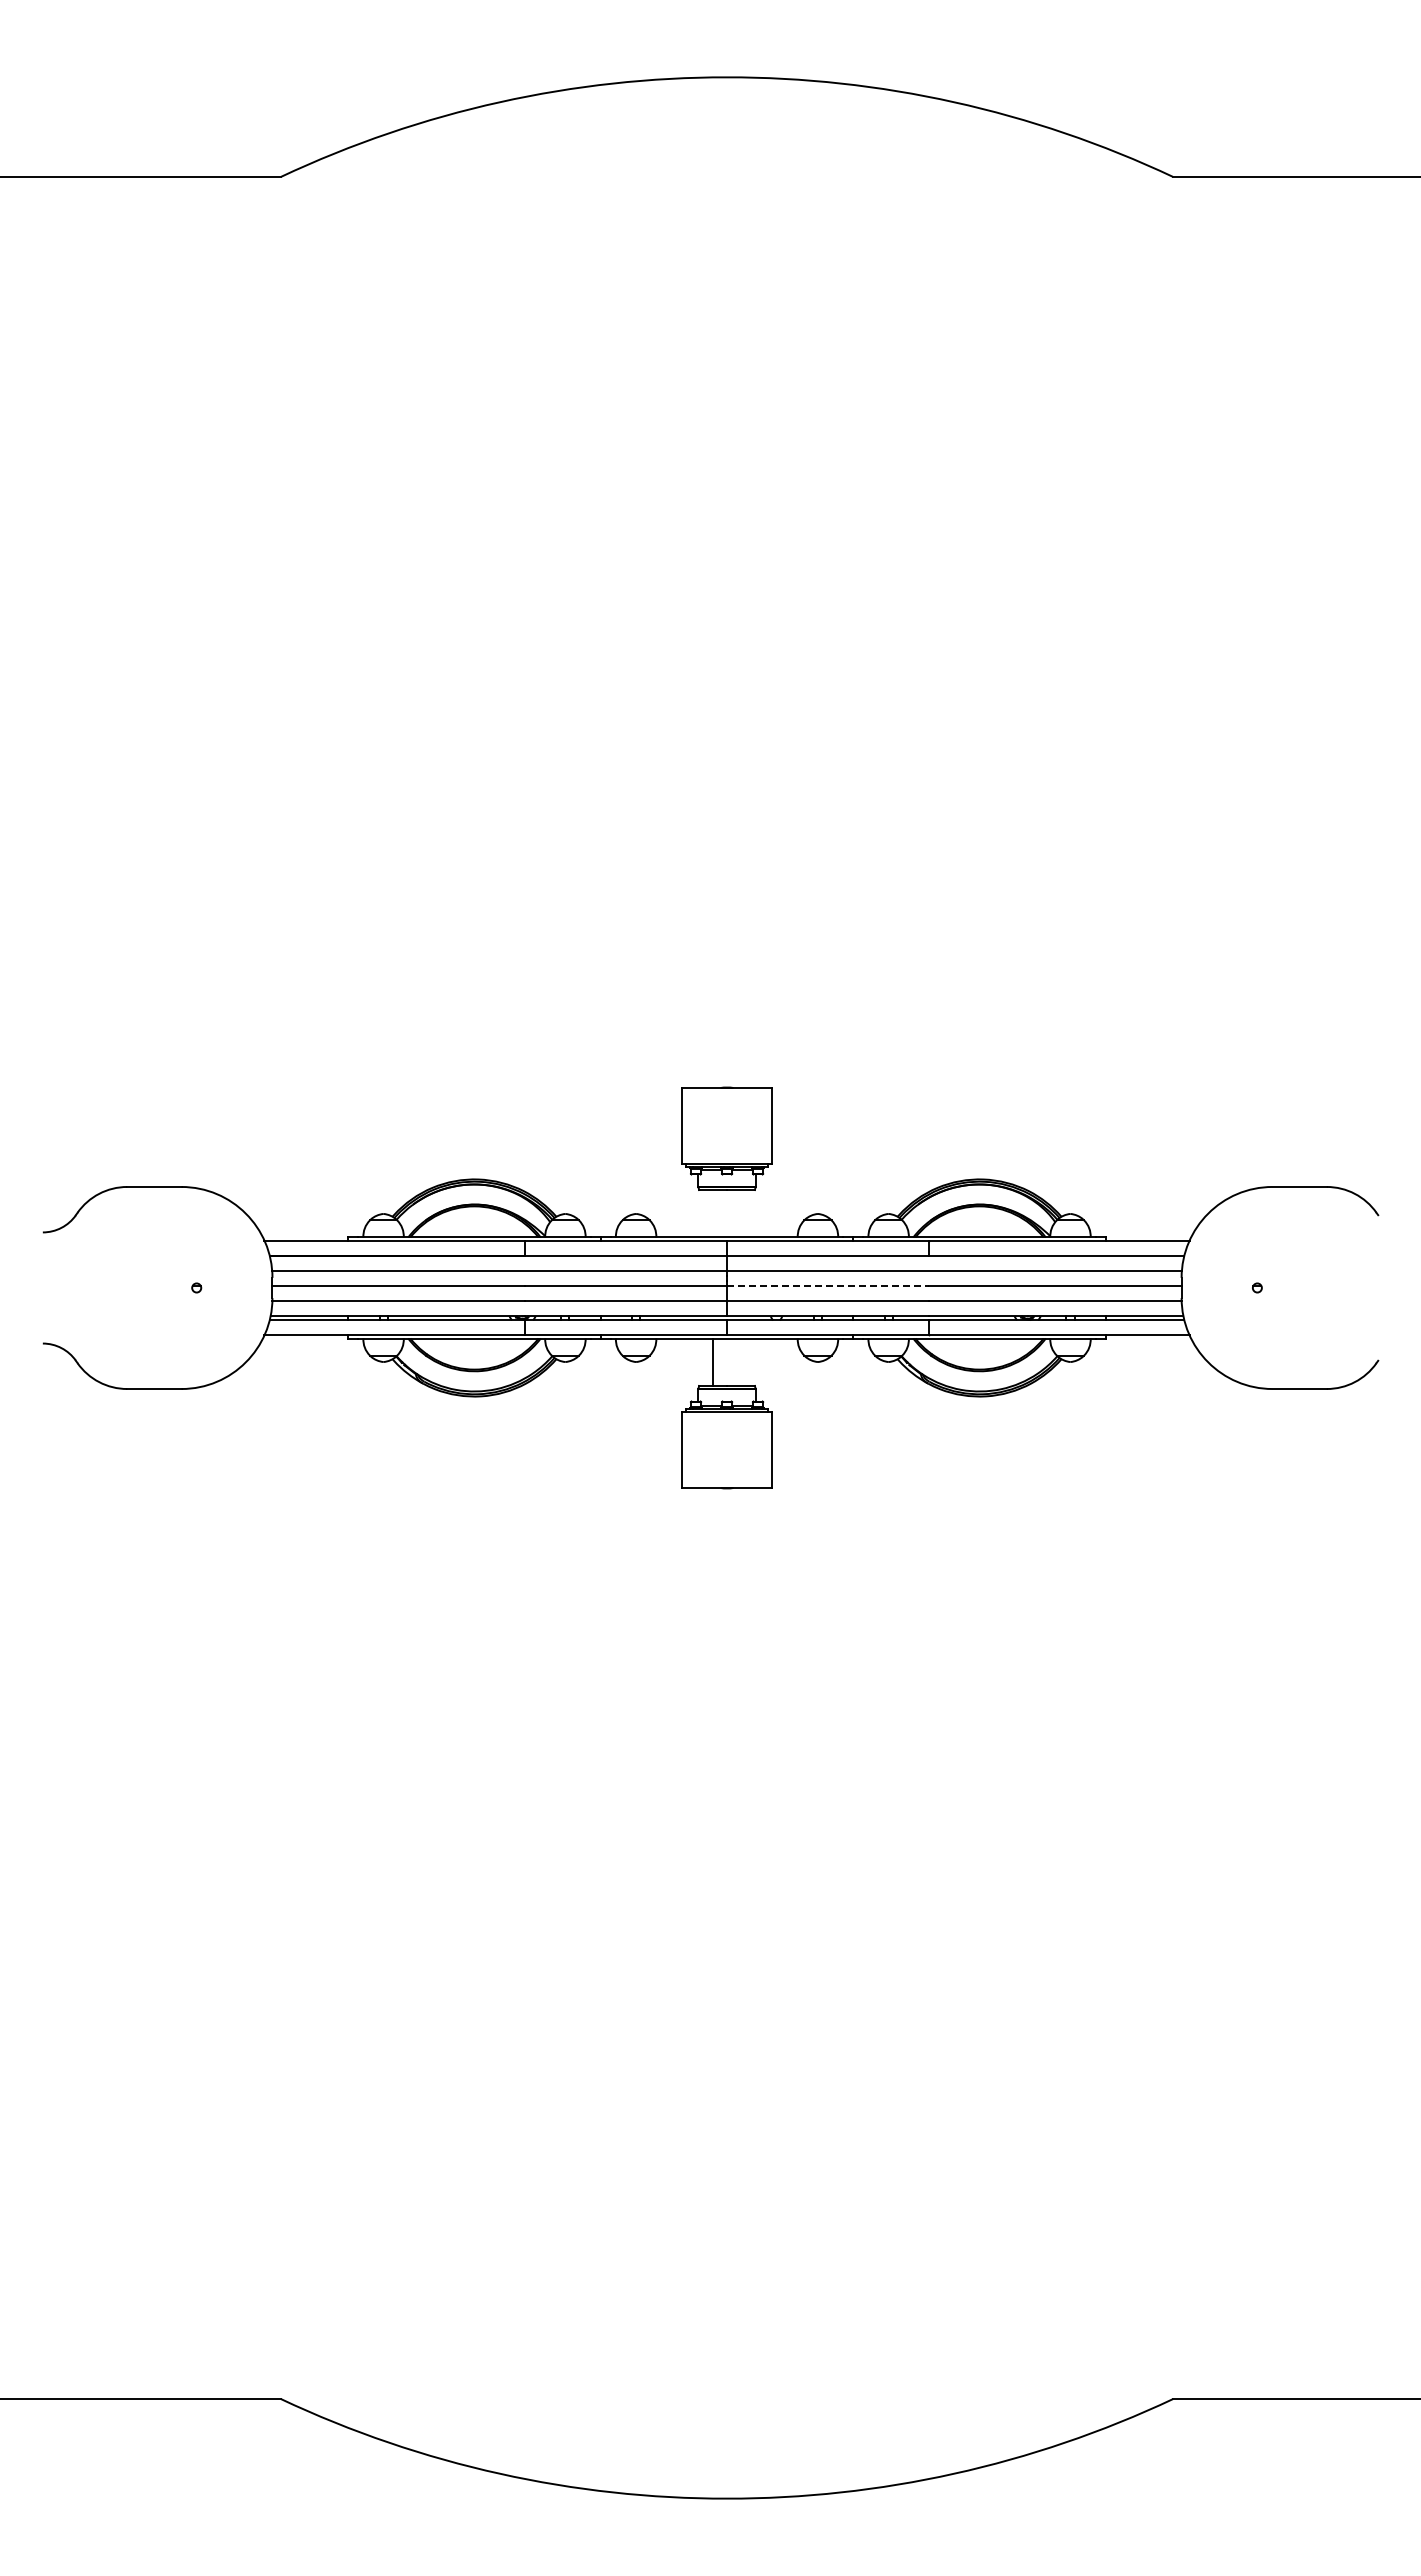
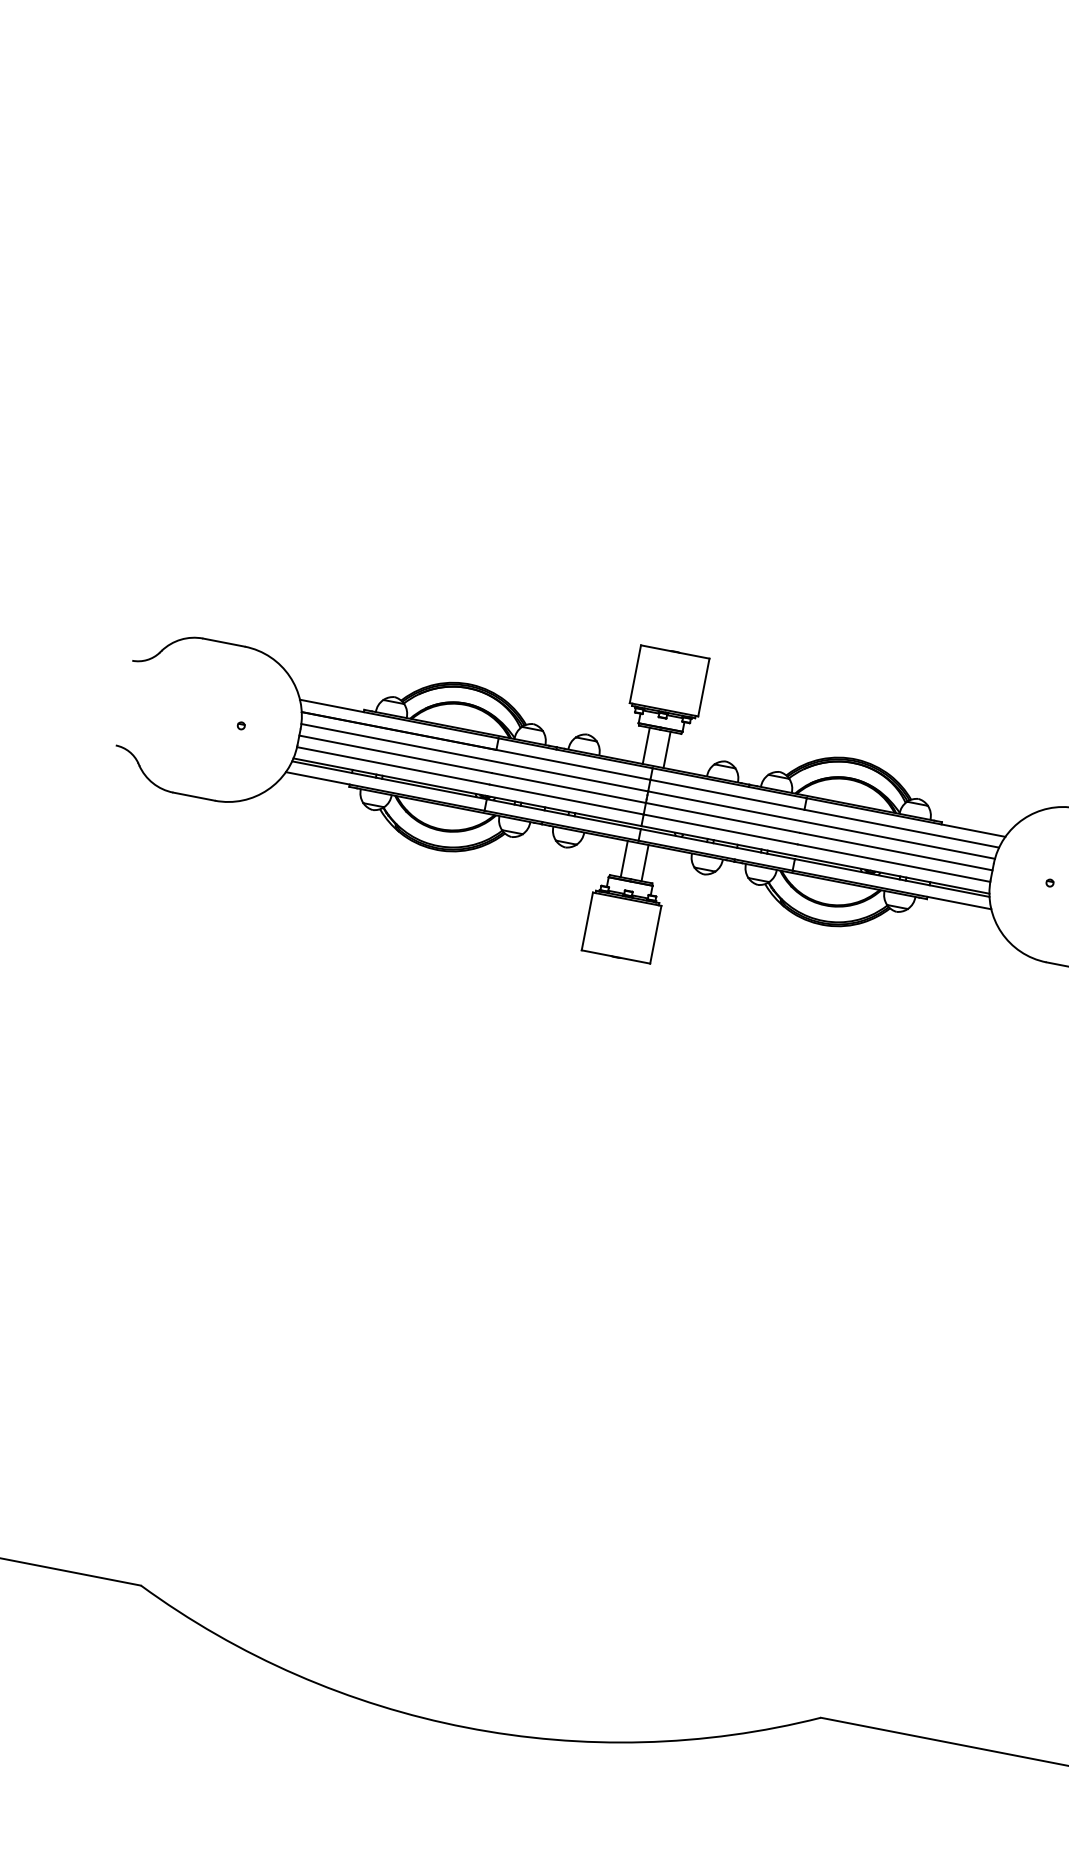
line: (713, 1213) -> (646, 745), added
line: (740, 1213) -> (666, 749), added
line: (828, 1285) -> (723, 817), dashed -> solid
line: (740, 1361) -> (645, 862), added

